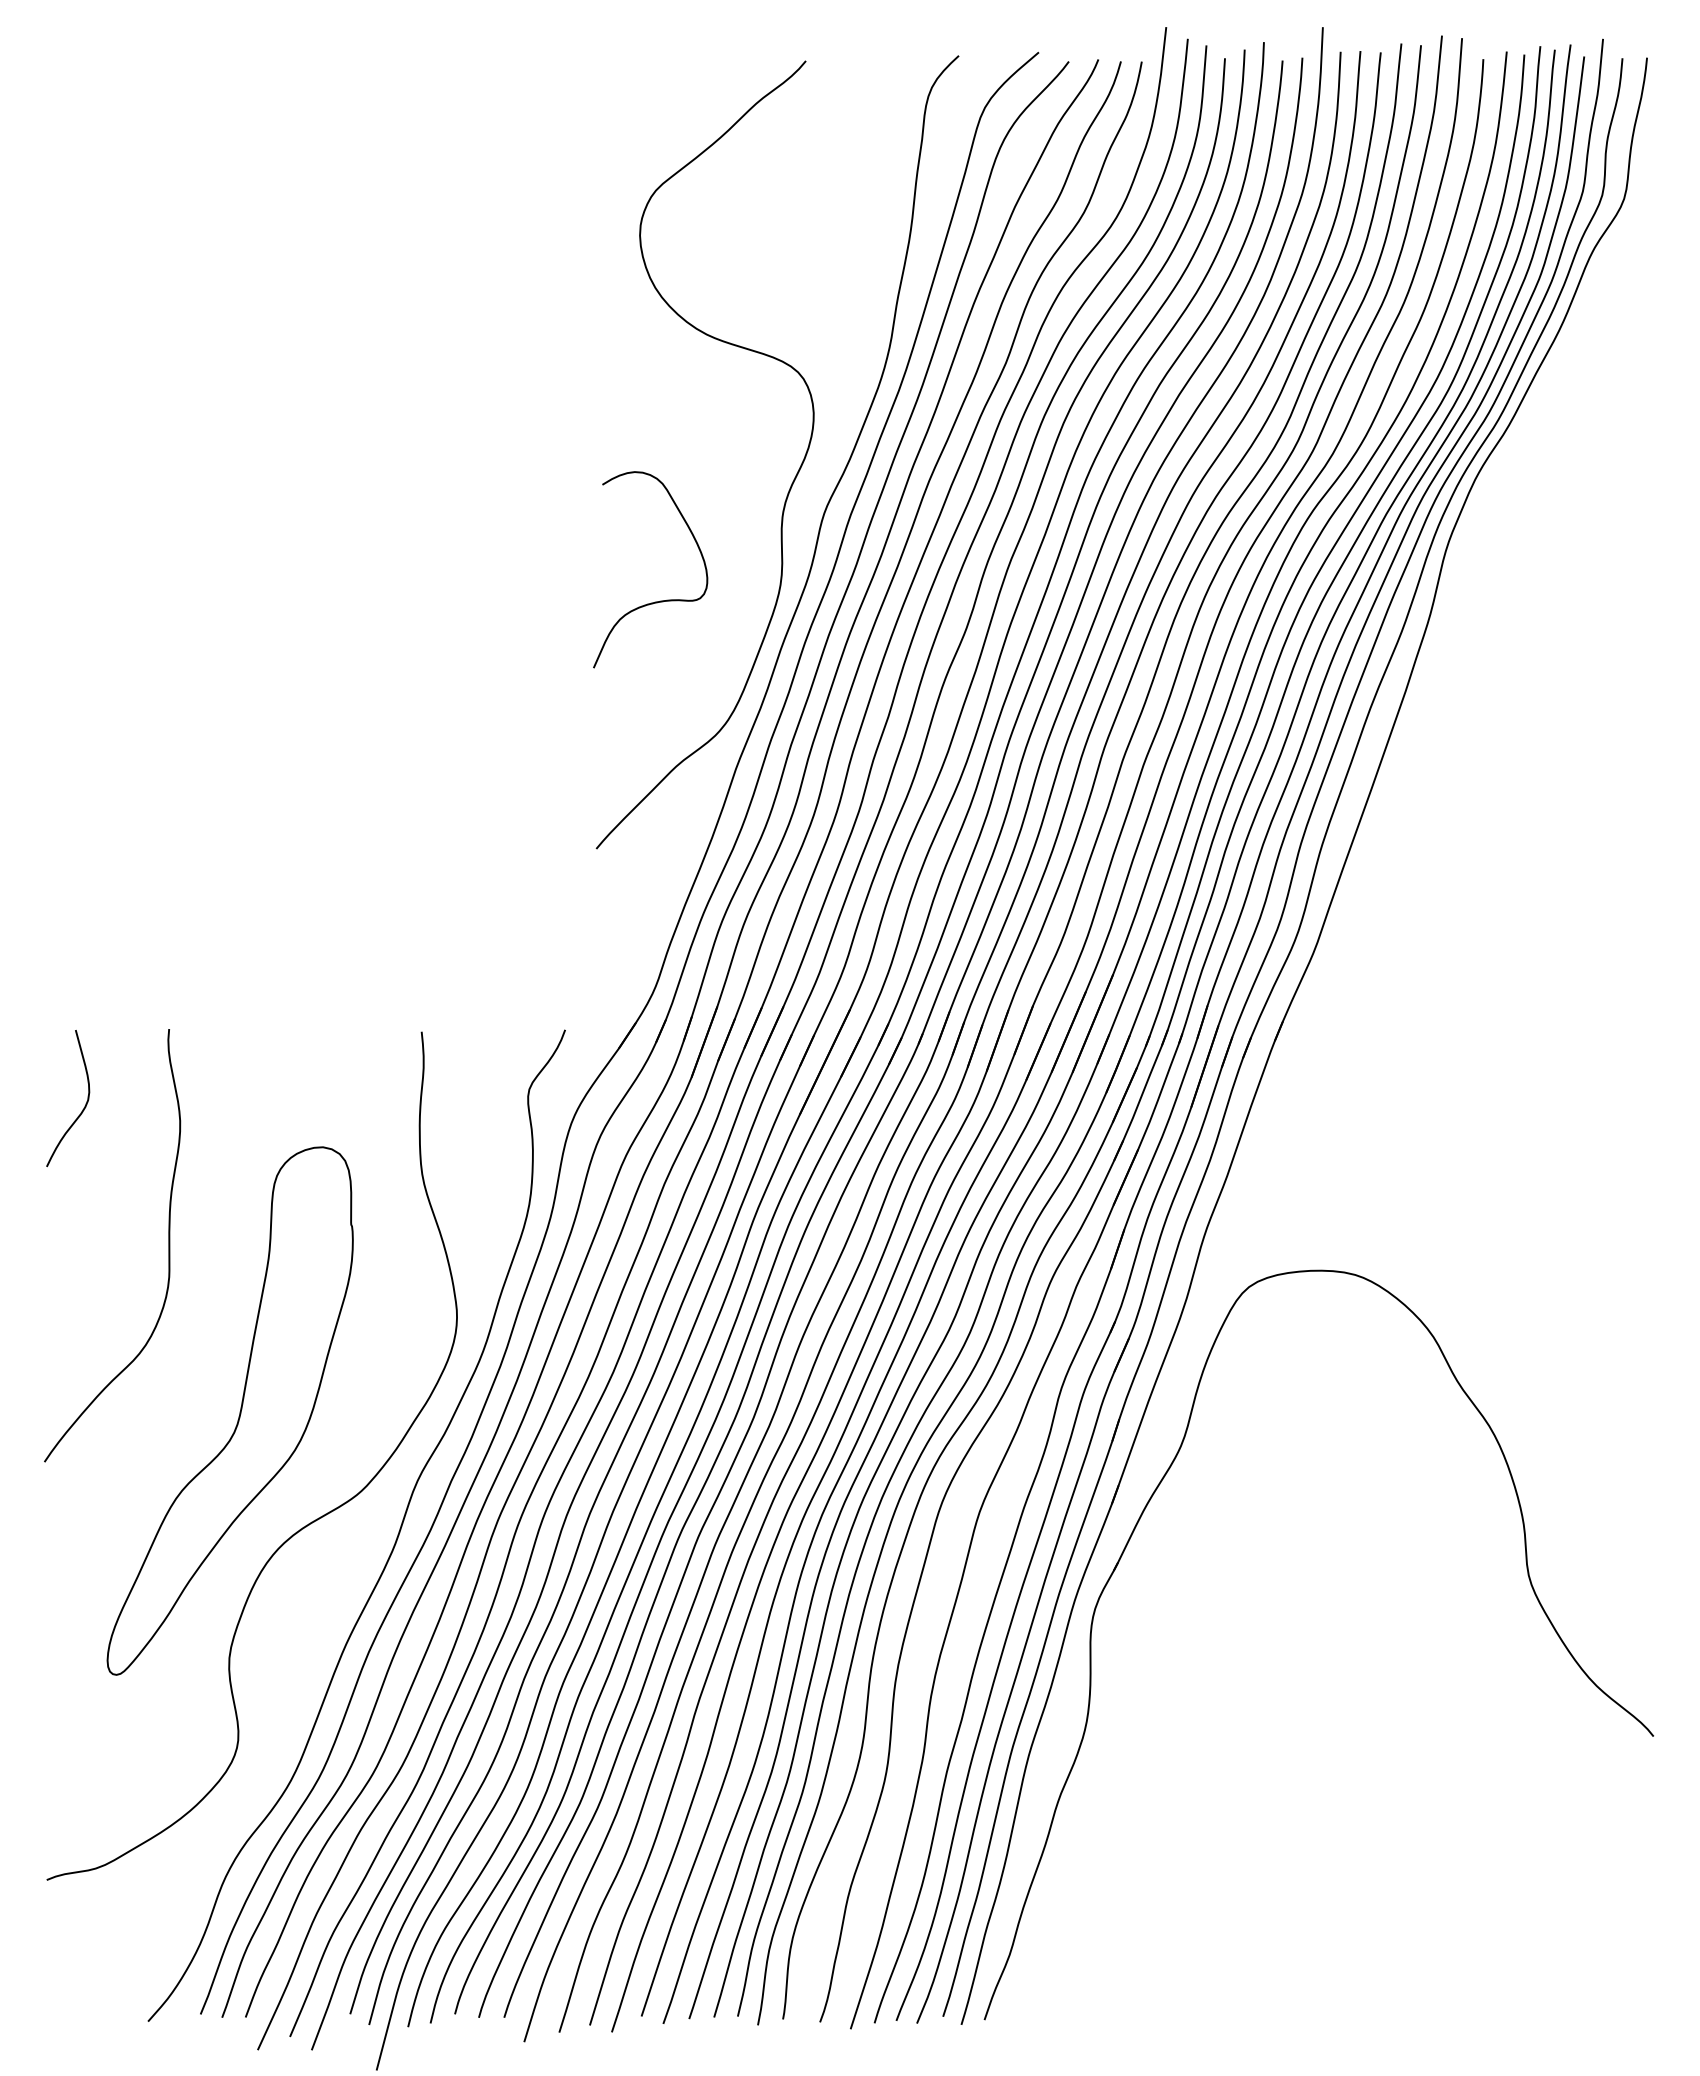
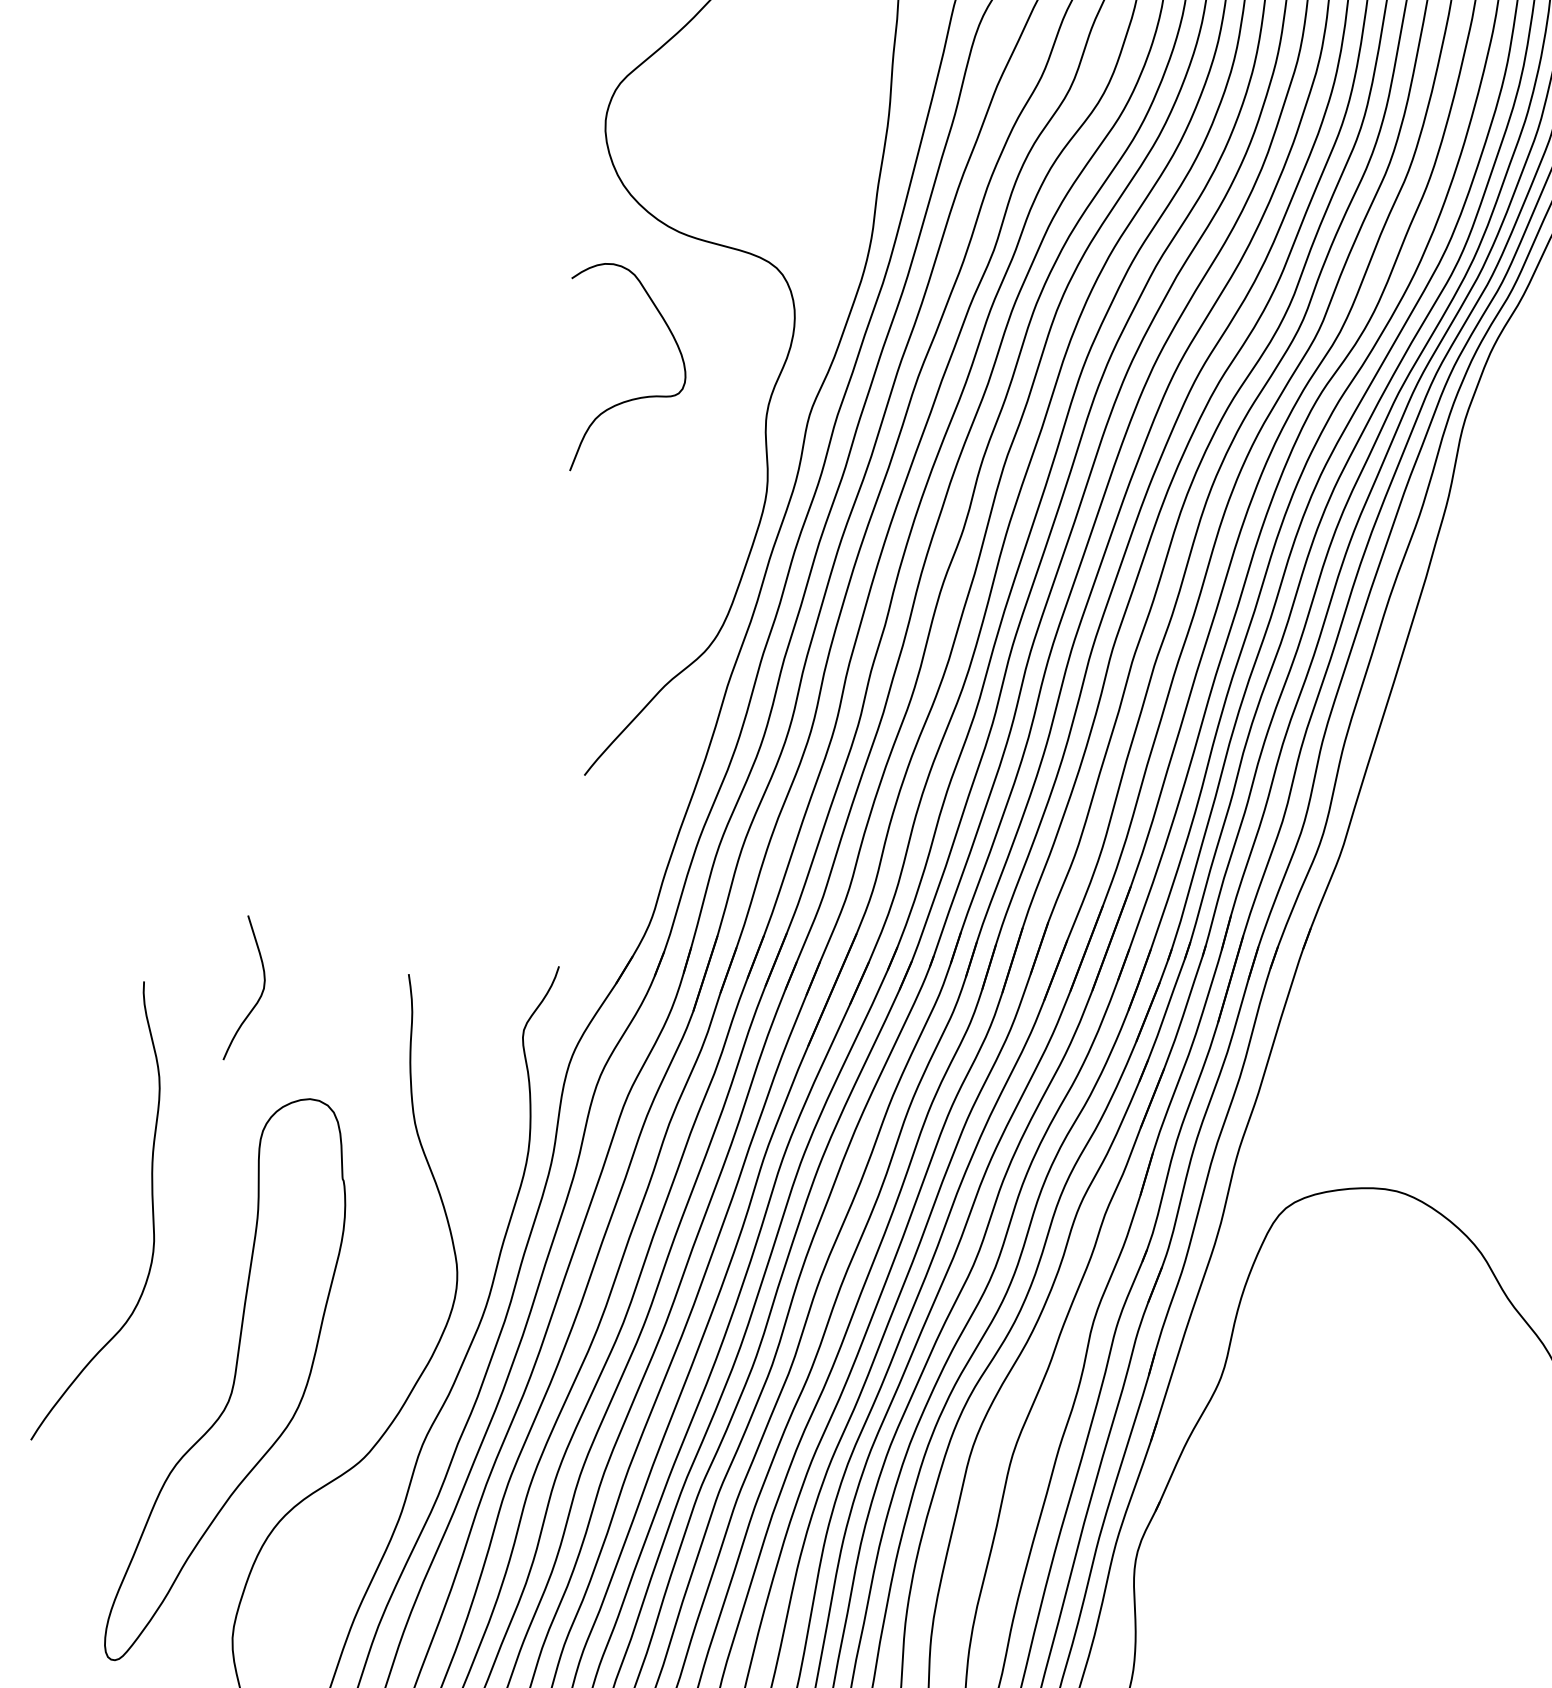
curve: (655, 601) -> (632, 398), moved
curve: (85, 1103) -> (261, 992), moved

